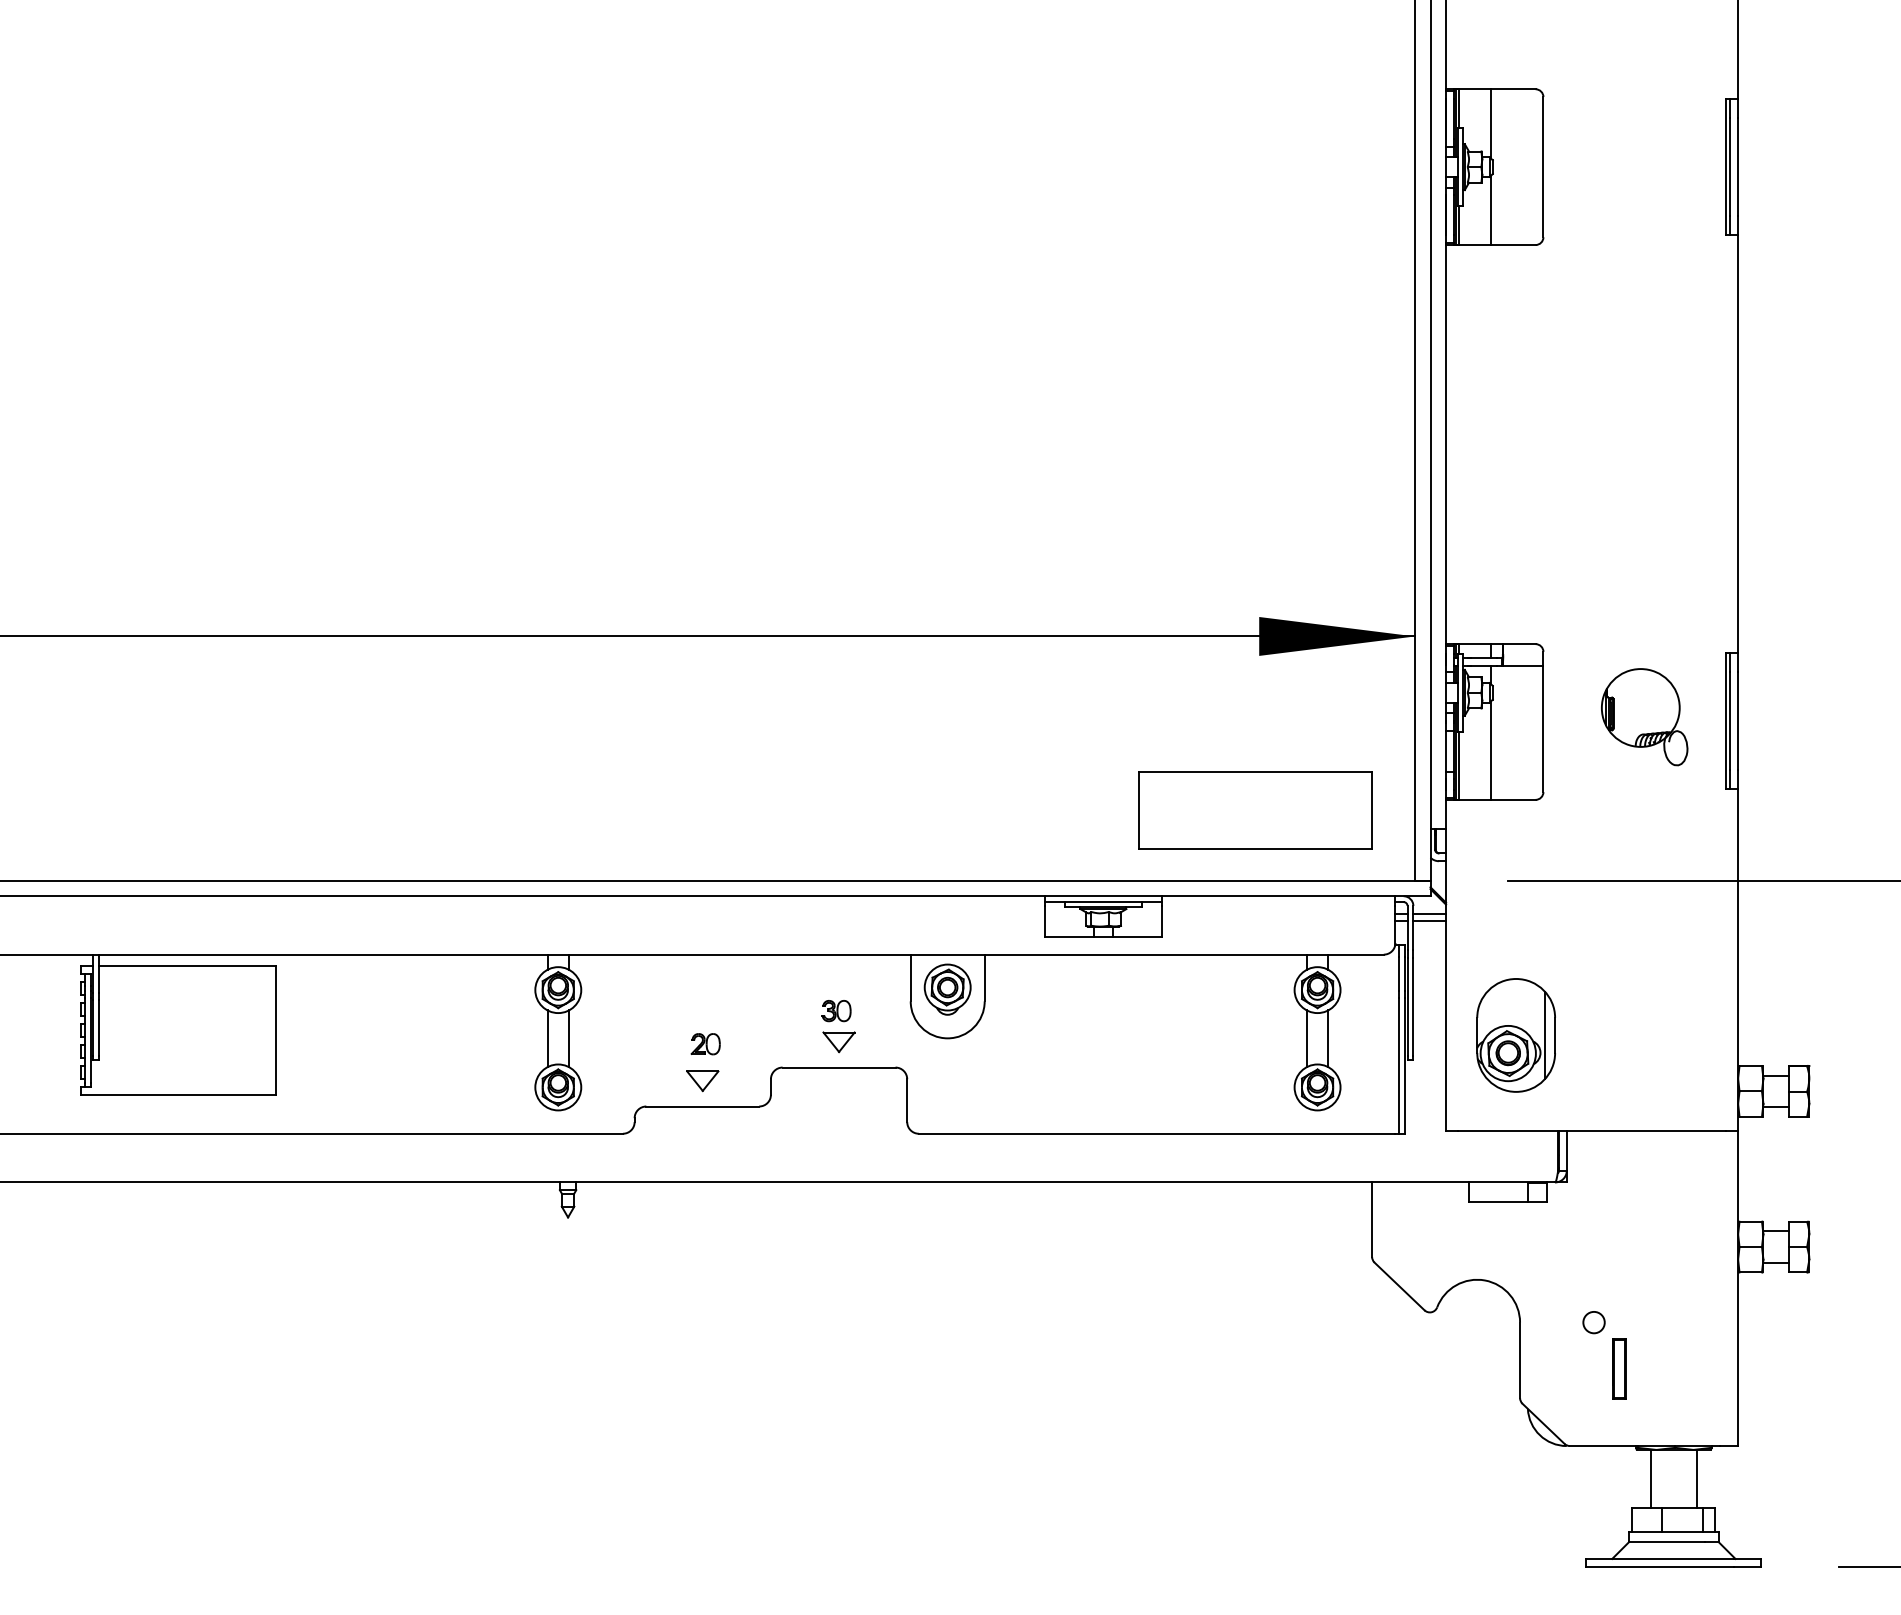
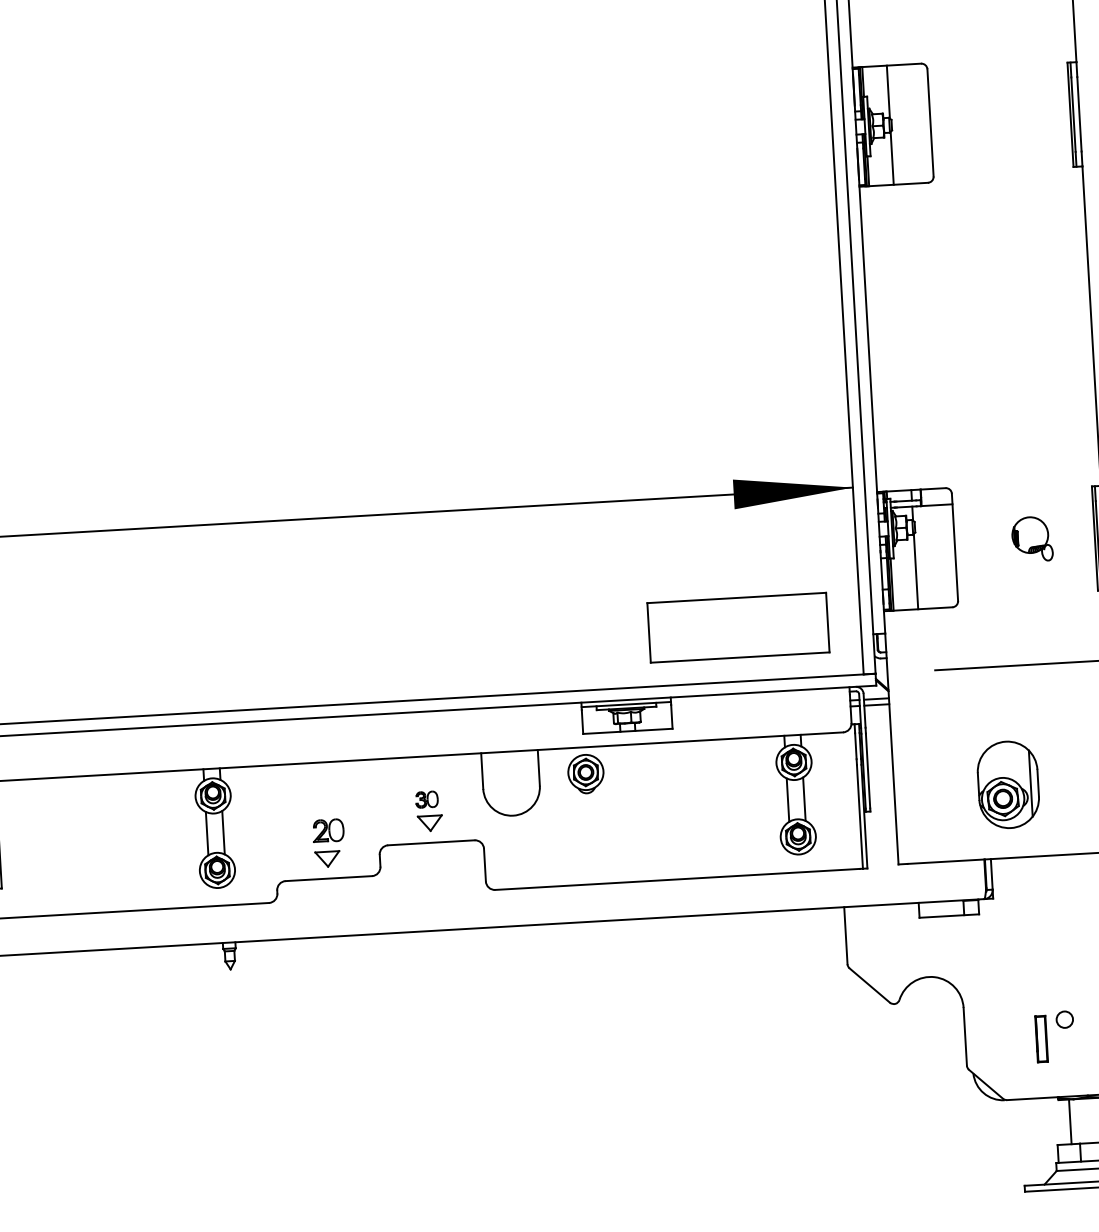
part: (1644, 717) -> (1032, 539), size x0.6
part: (947, 989) -> (585, 773), moved
part: (1515, 1035) -> (1007, 784), moved
part: (705, 1044) -> (328, 831), size x1.4
circle: (1593, 1322) -> (1064, 1019), moved

